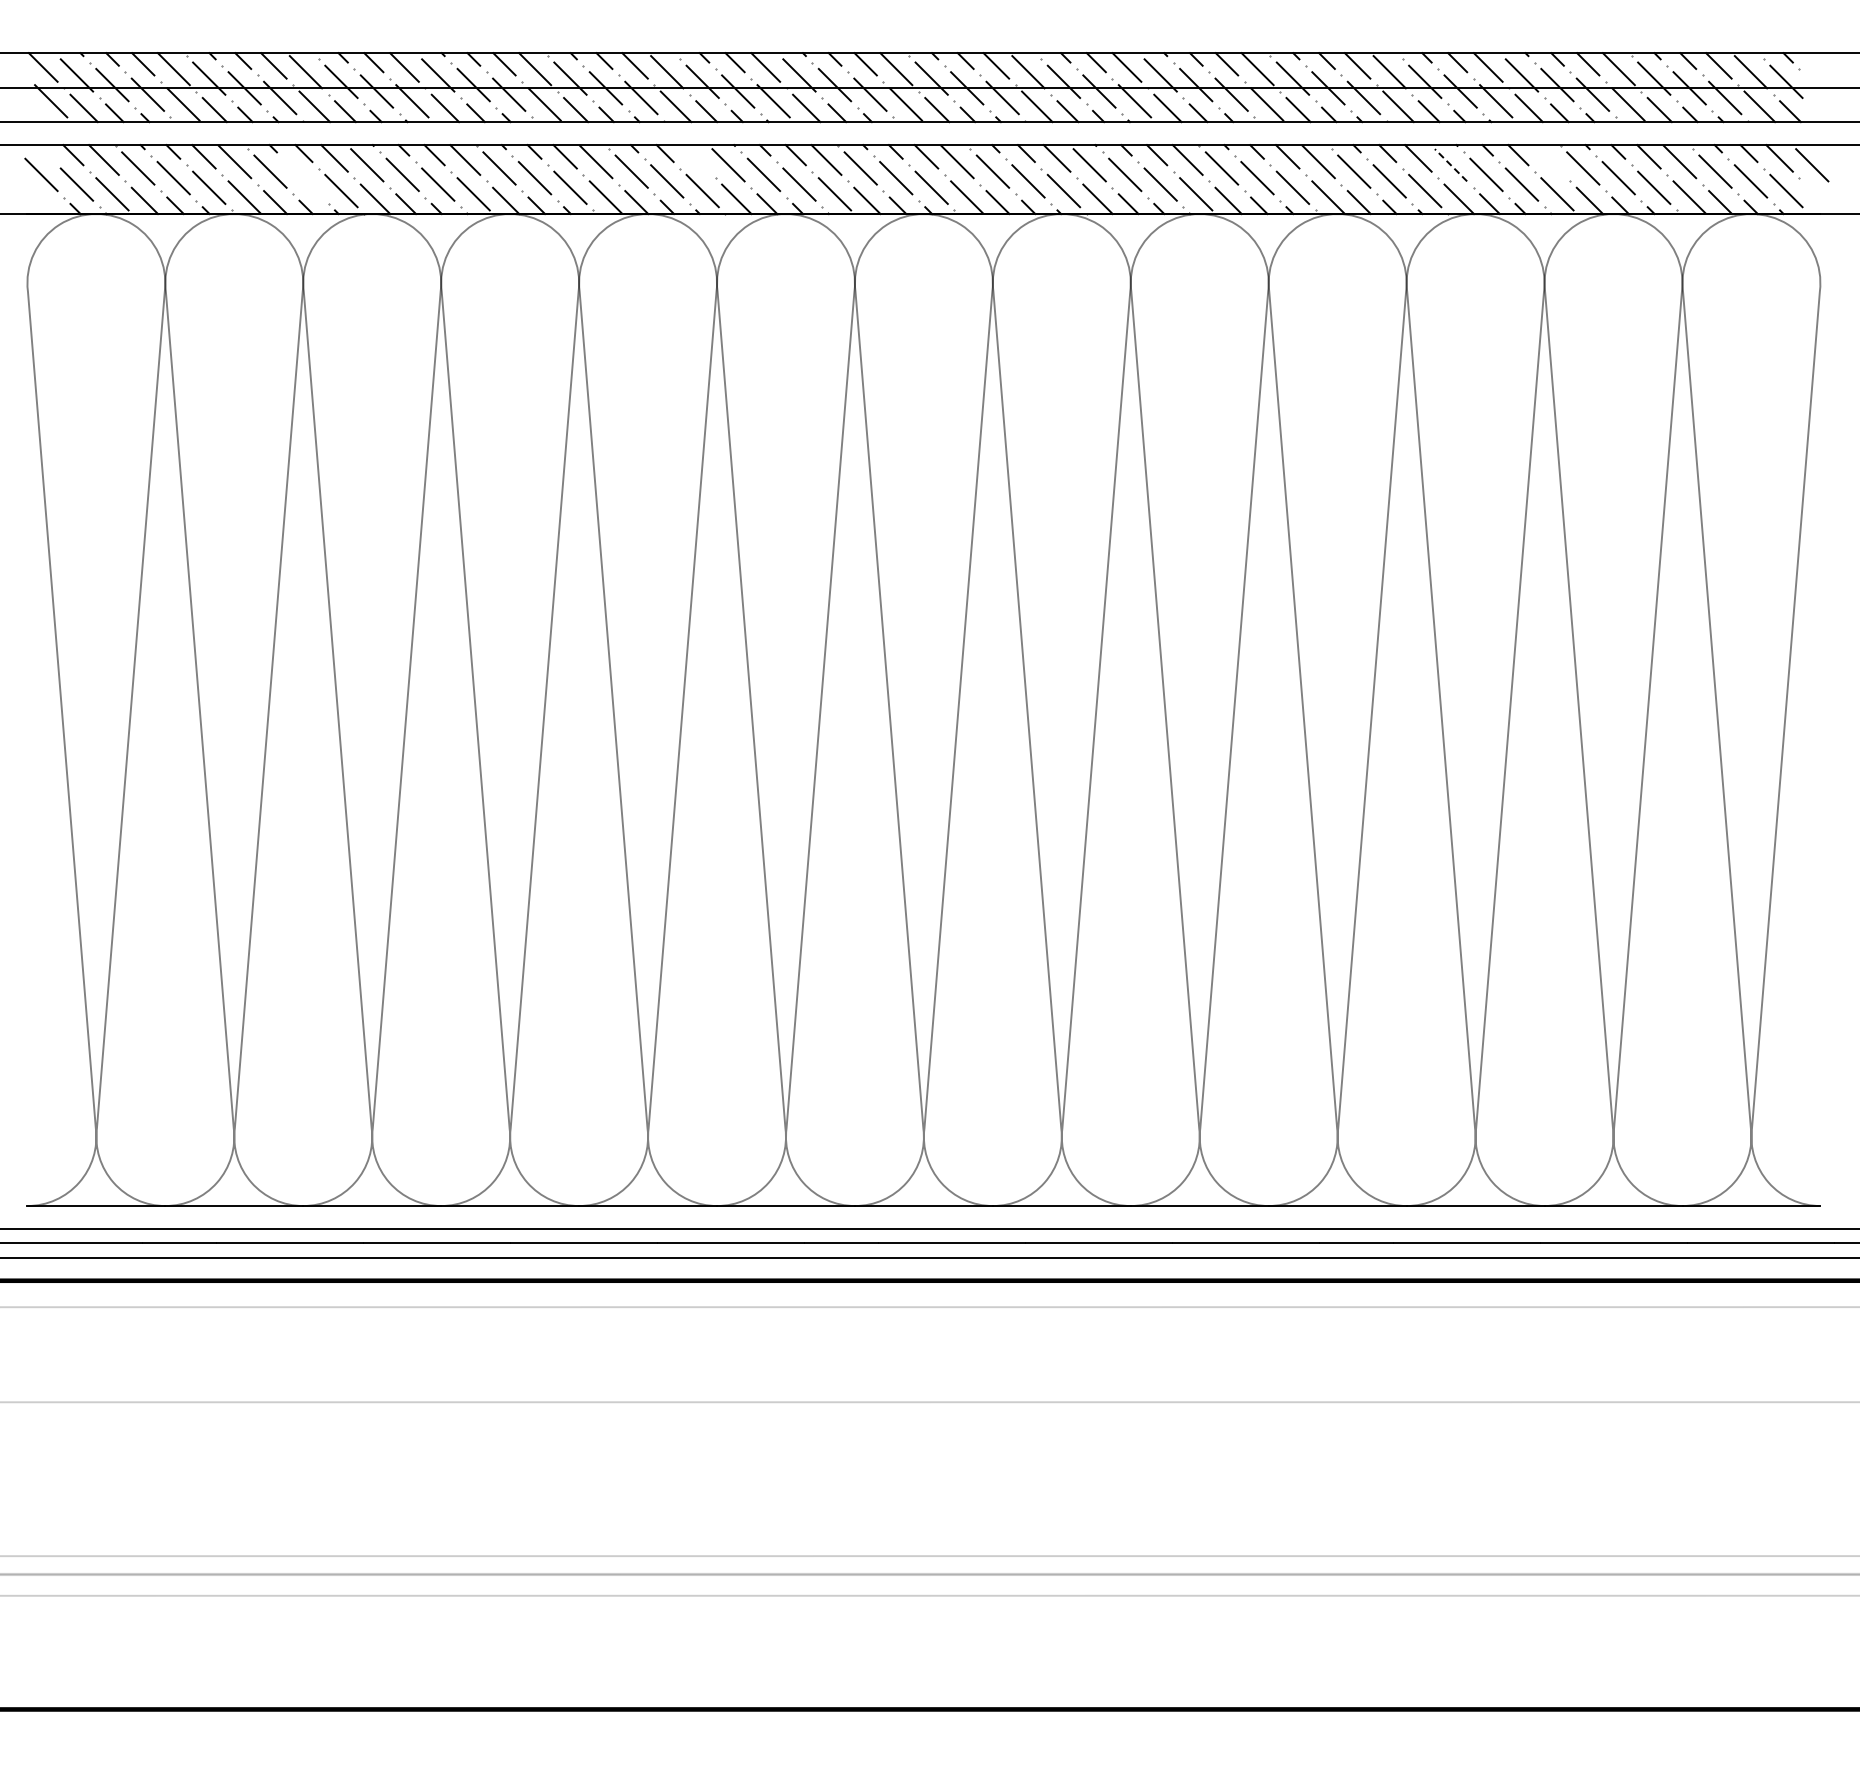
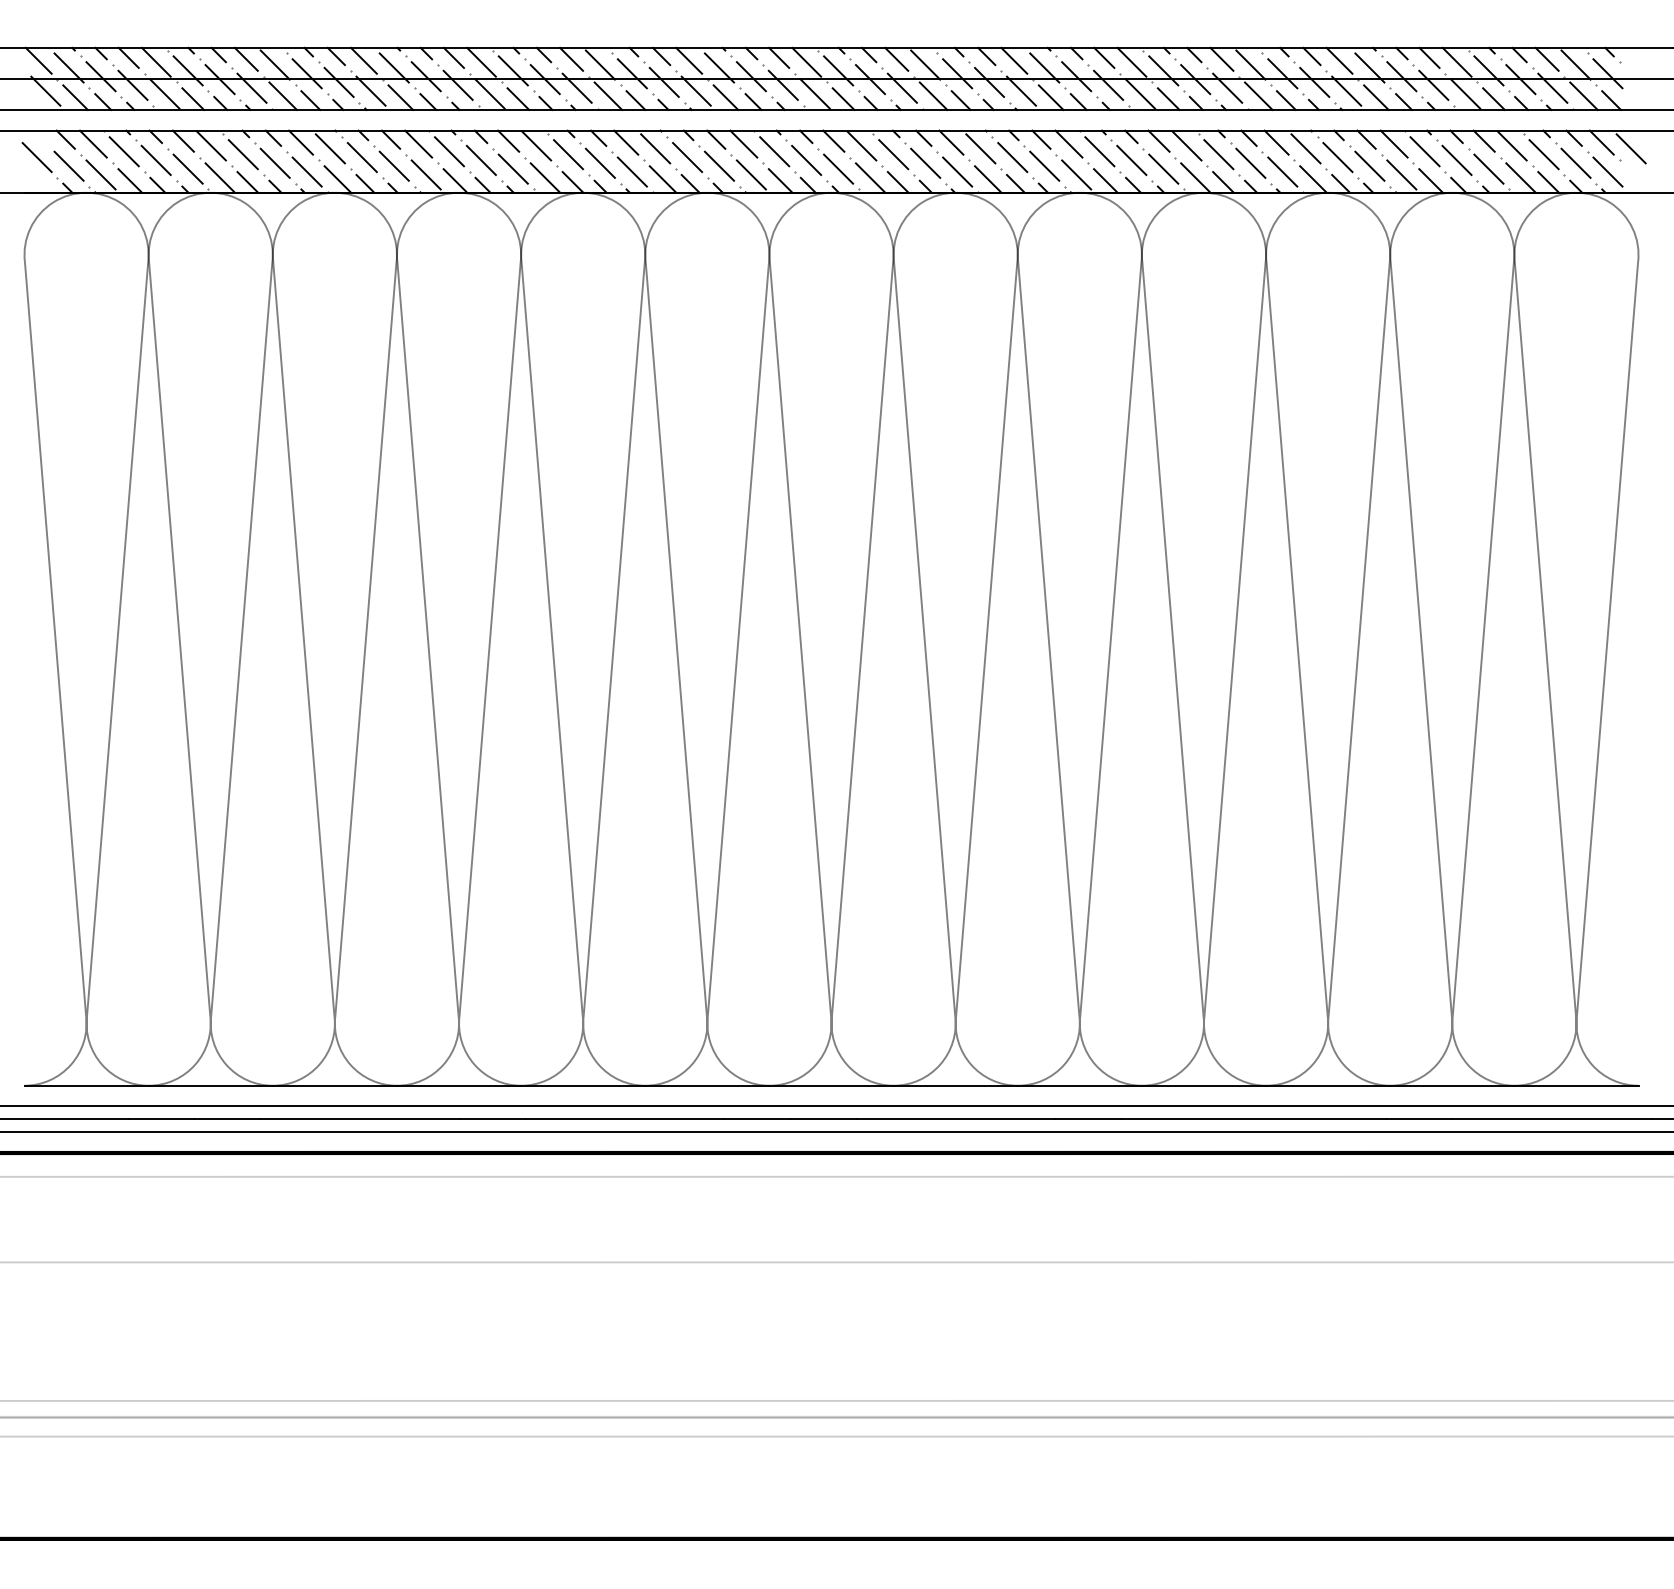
line: (695, 158) -> (625, 142), added
line: (1548, 159) -> (1393, 143), added
line: (1451, 165) -> (1306, 149), dashed -> solid
line: (302, 178) -> (272, 160), added

